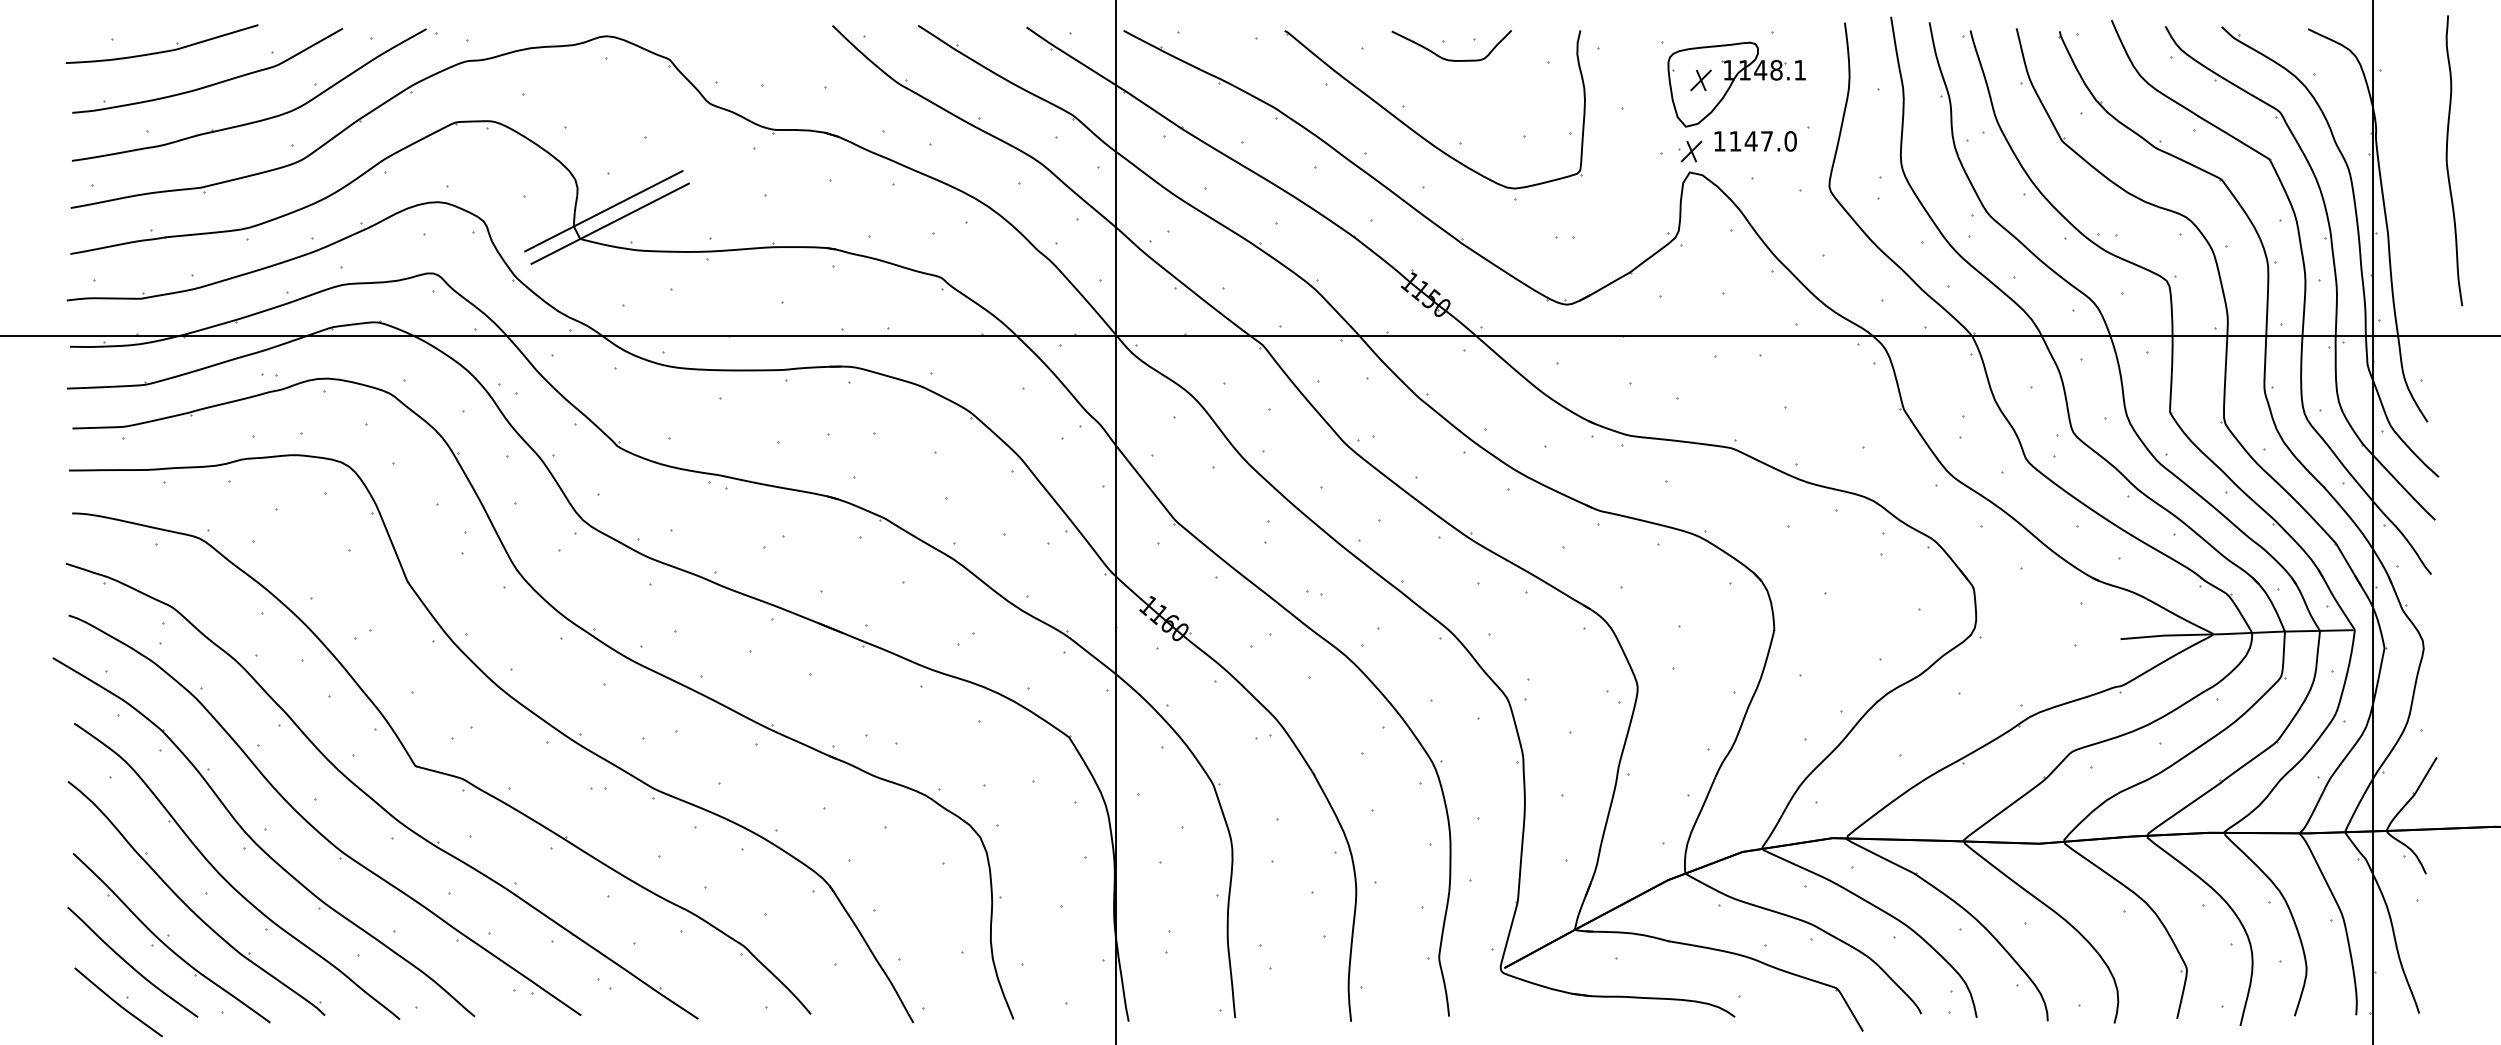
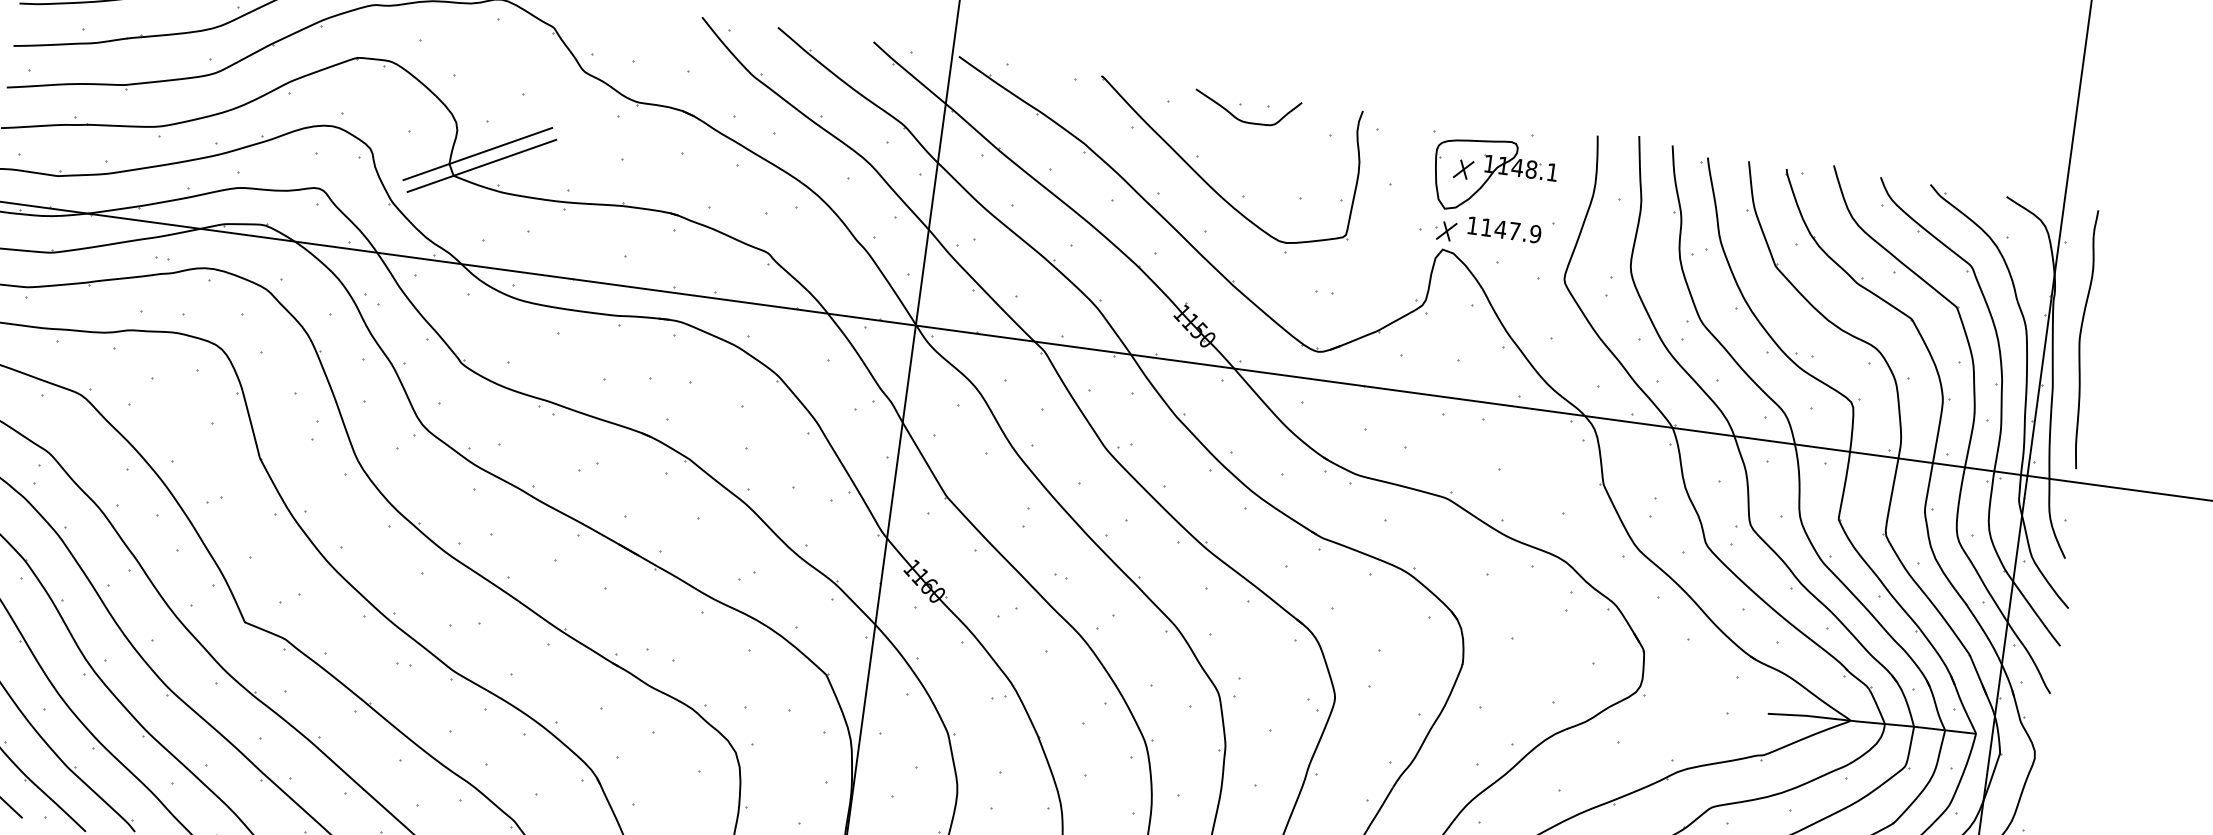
text: (1790, 141) -> (1535, 234), 1147.0 -> 1147.9
curve: (2447, 160) -> (2080, 338), moved

